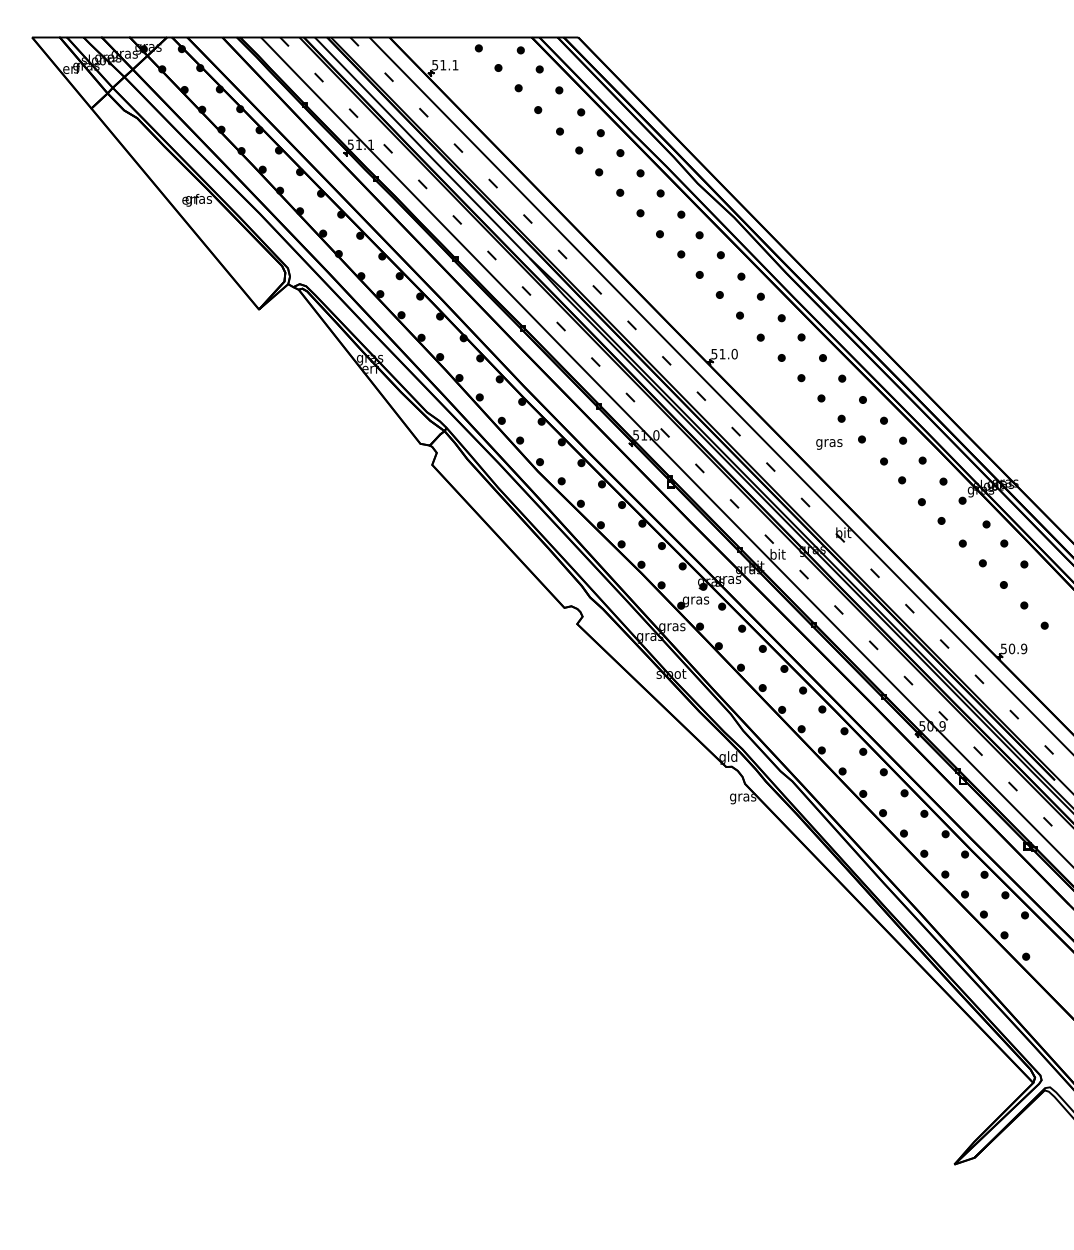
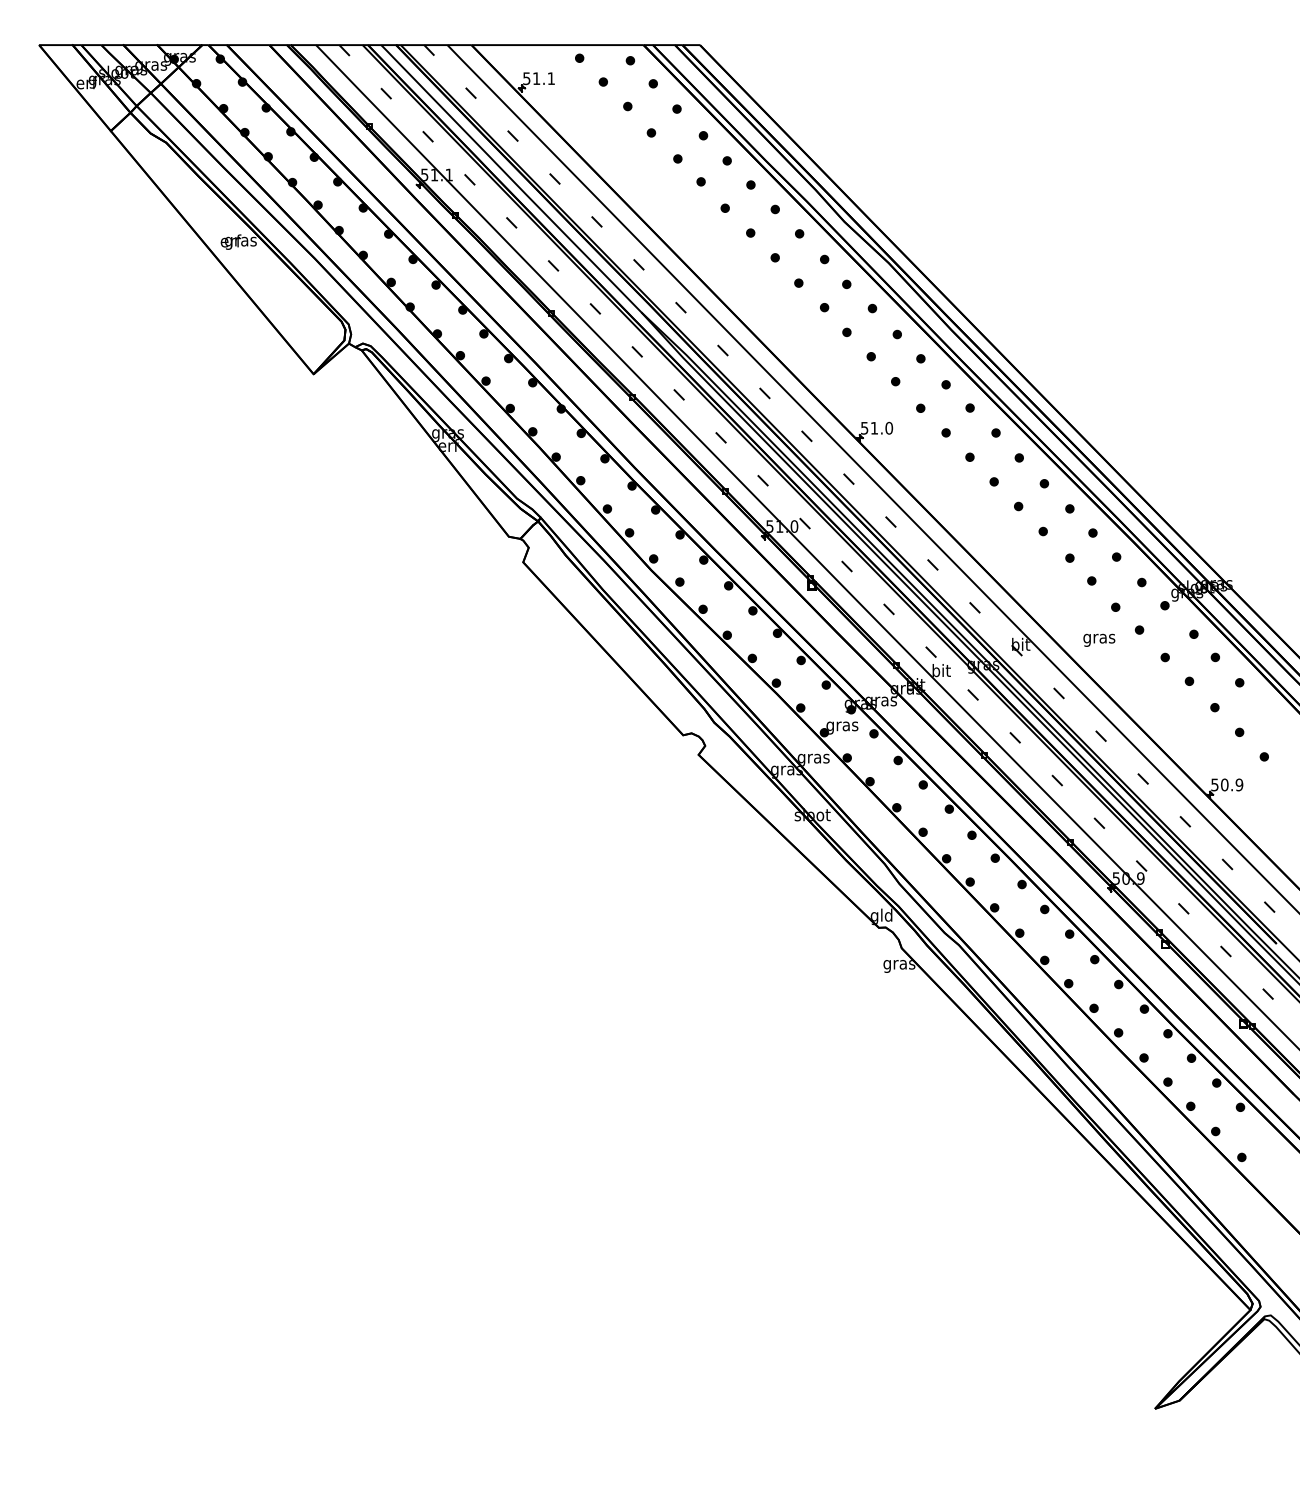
text: (829, 444) -> (1099, 640), moved

